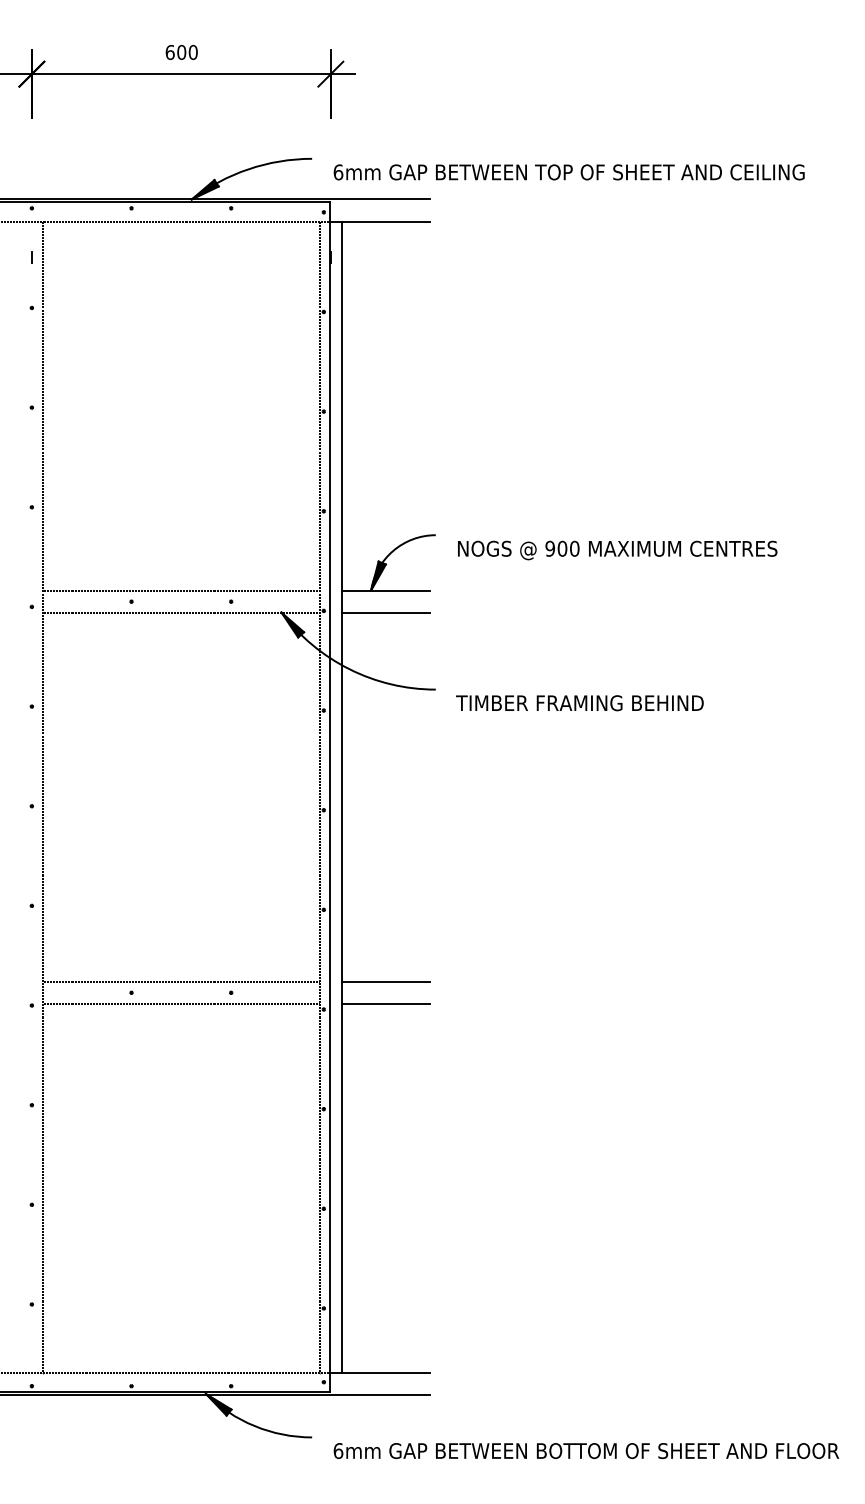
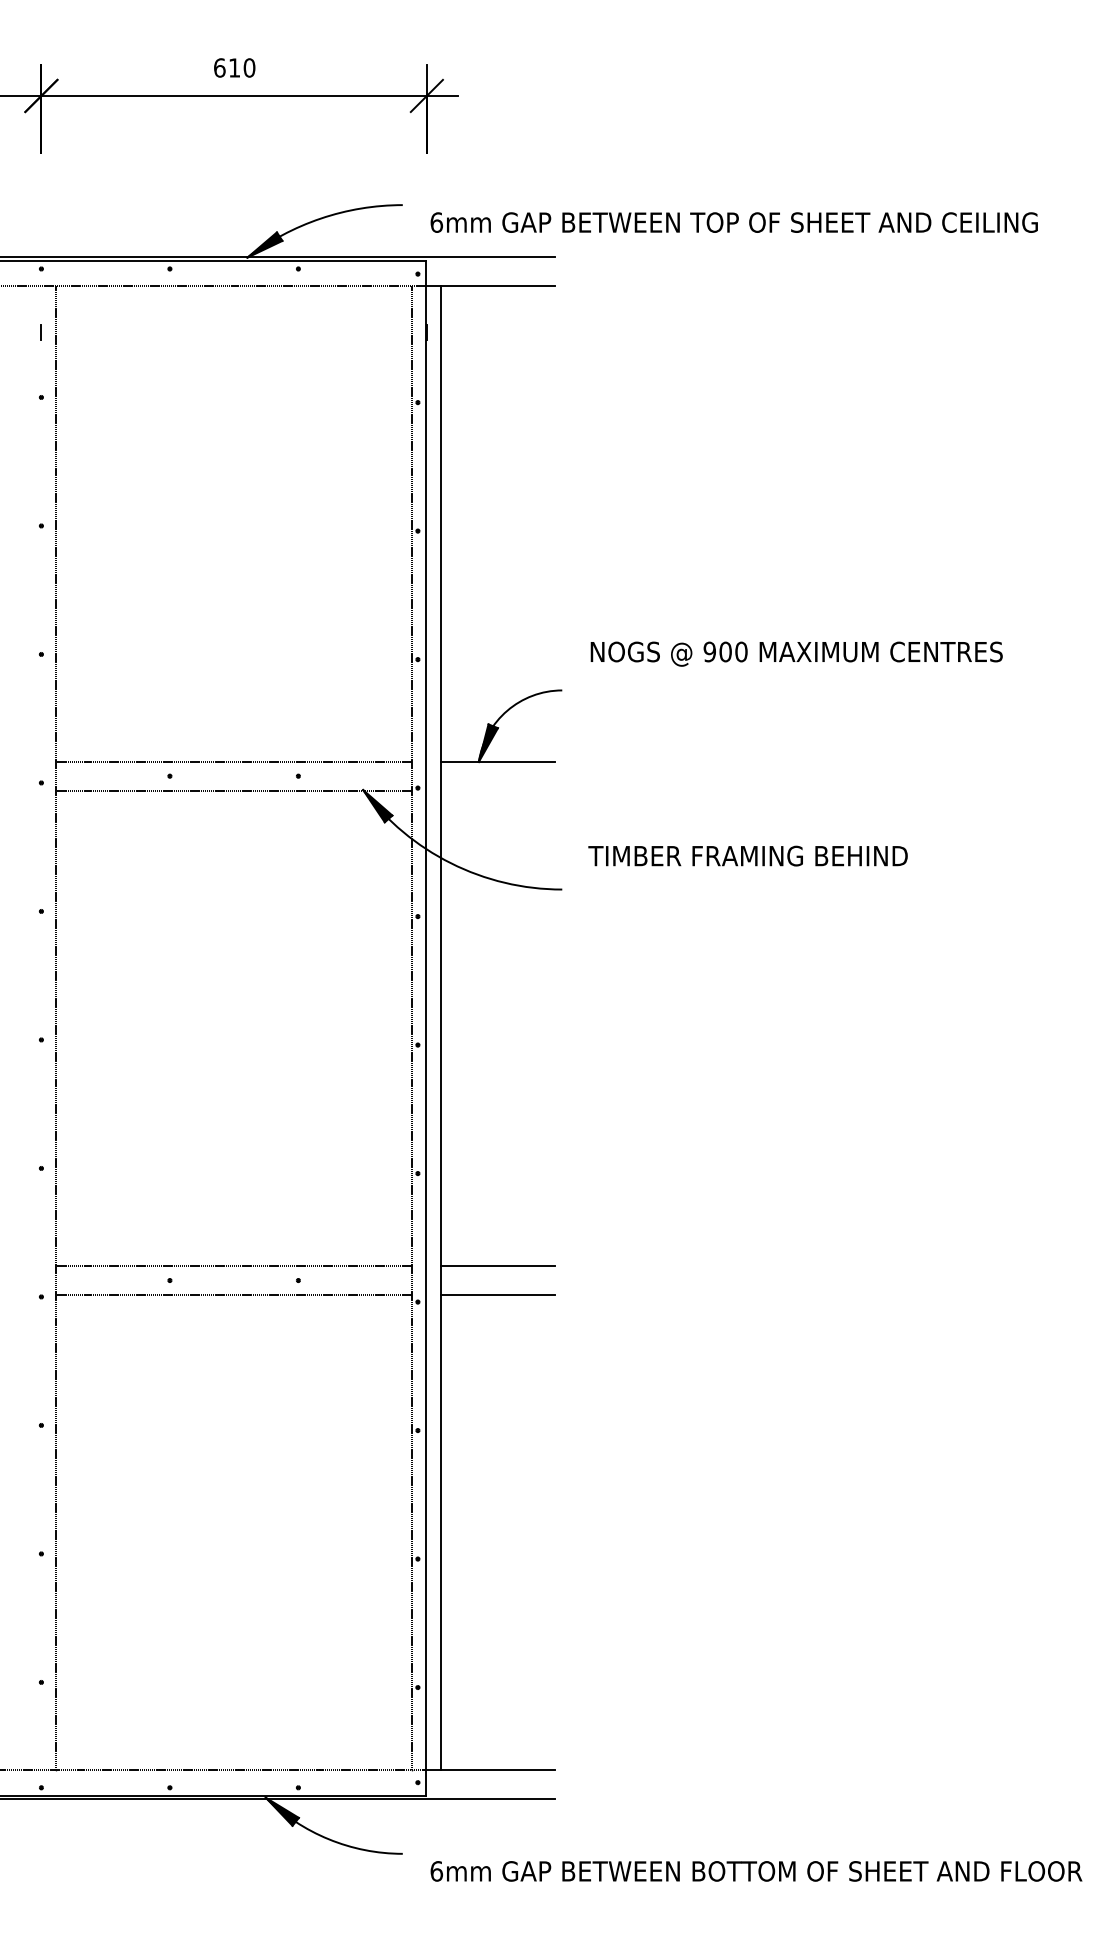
text: (181, 52) -> (234, 67), 600 -> 610
text: (617, 549) -> (796, 653), moved
line: (386, 612) -> (498, 790), removed
text: (579, 702) -> (747, 855), moved

